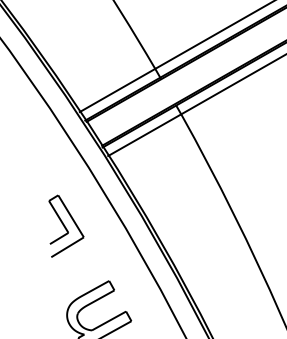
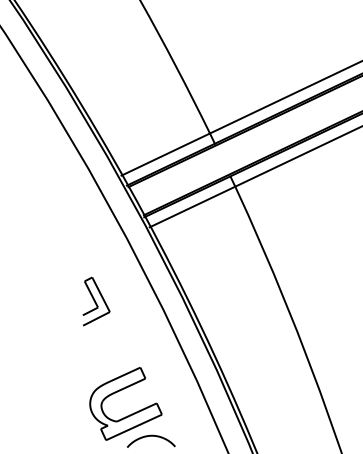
part: (65, 225) -> (96, 301), size x0.7

